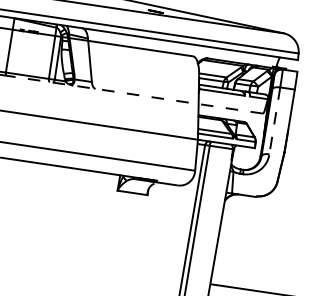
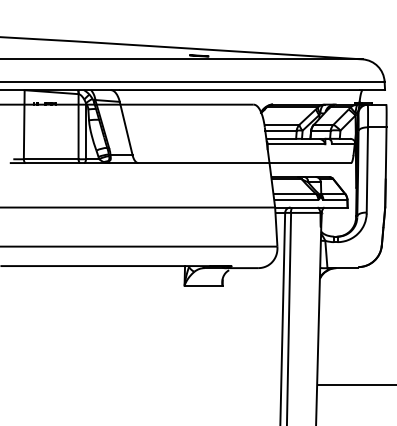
line: (134, 95) -> (188, 163), dashed -> solid
line: (274, 121) -> (367, 170), dashed -> solid

